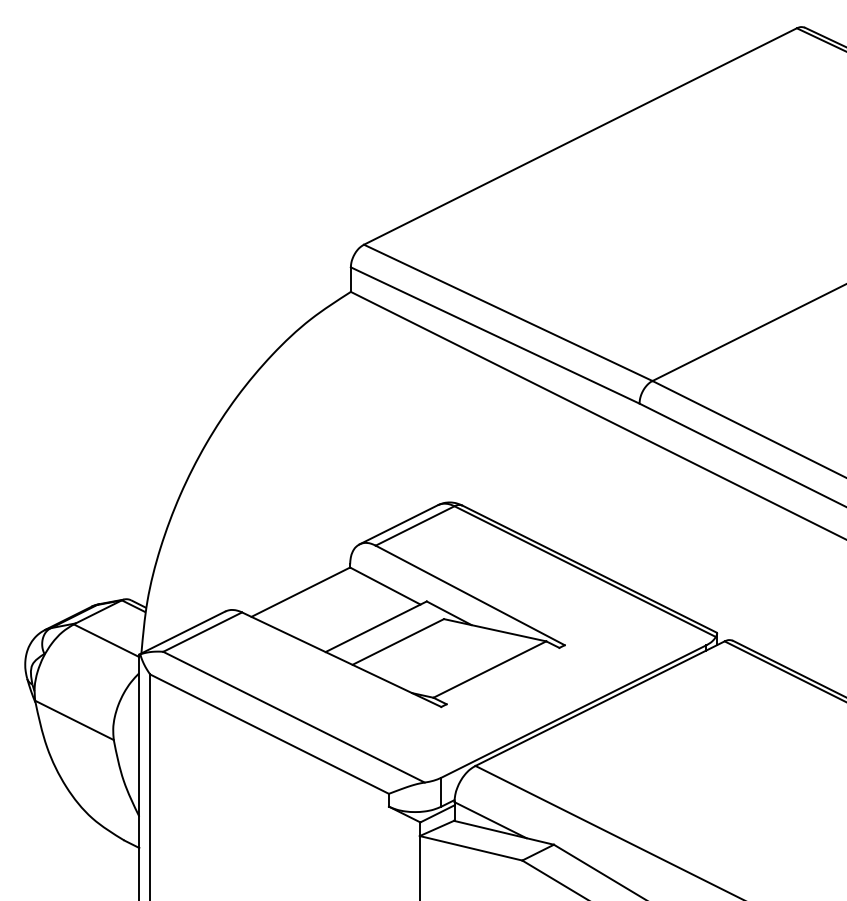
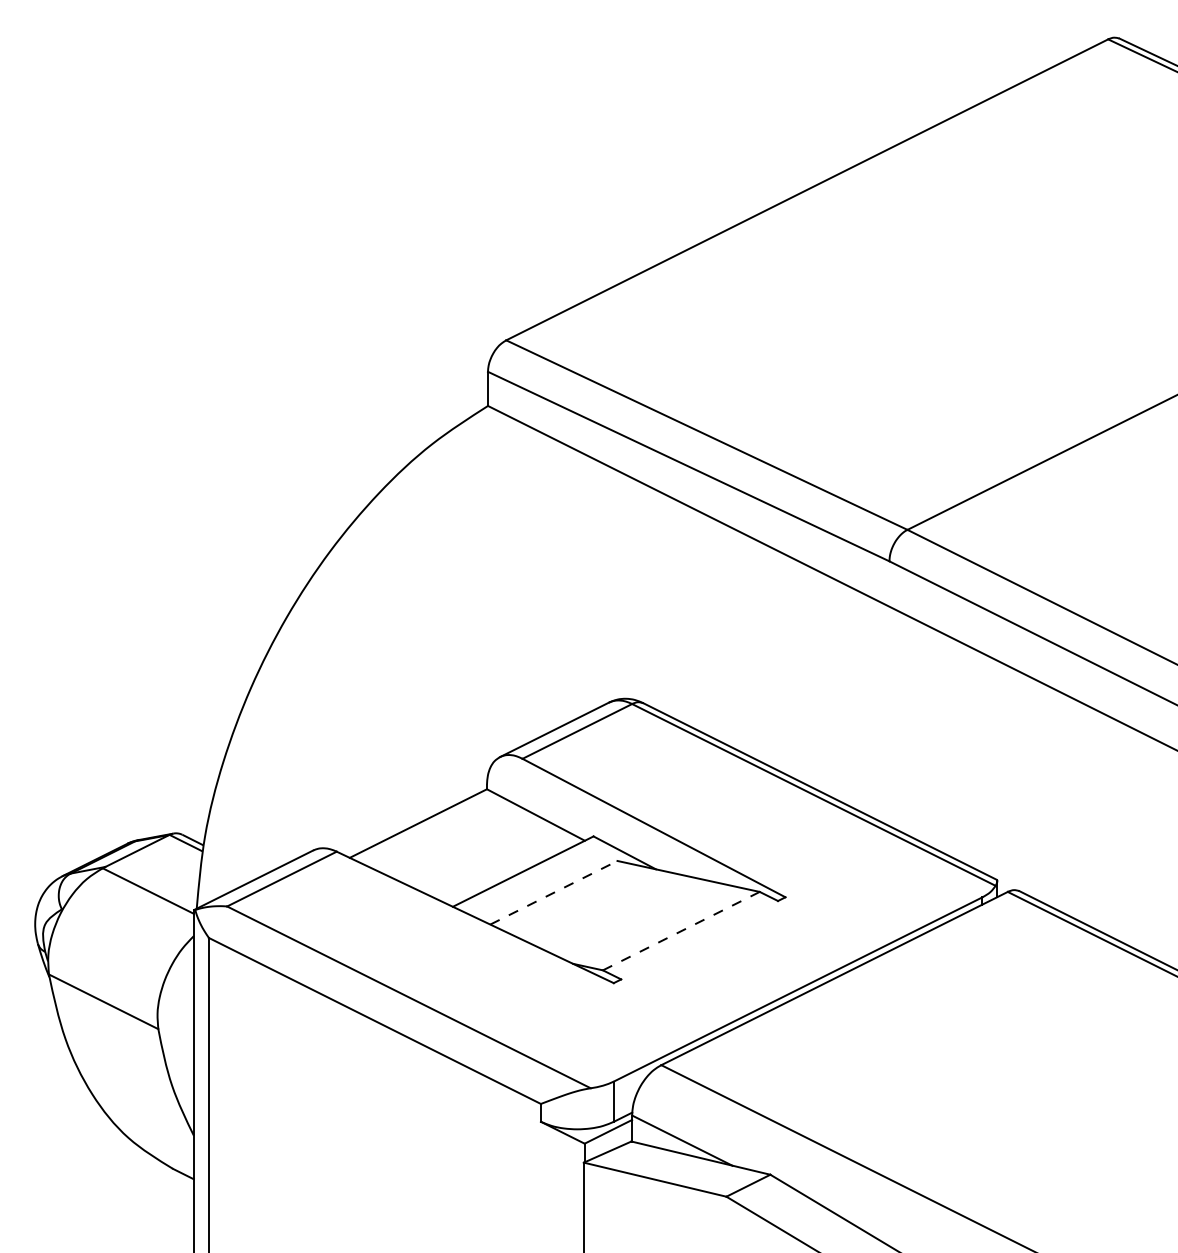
line: (398, 641) -> (554, 892), solid -> dashed
line: (489, 669) -> (680, 931), solid -> dashed

